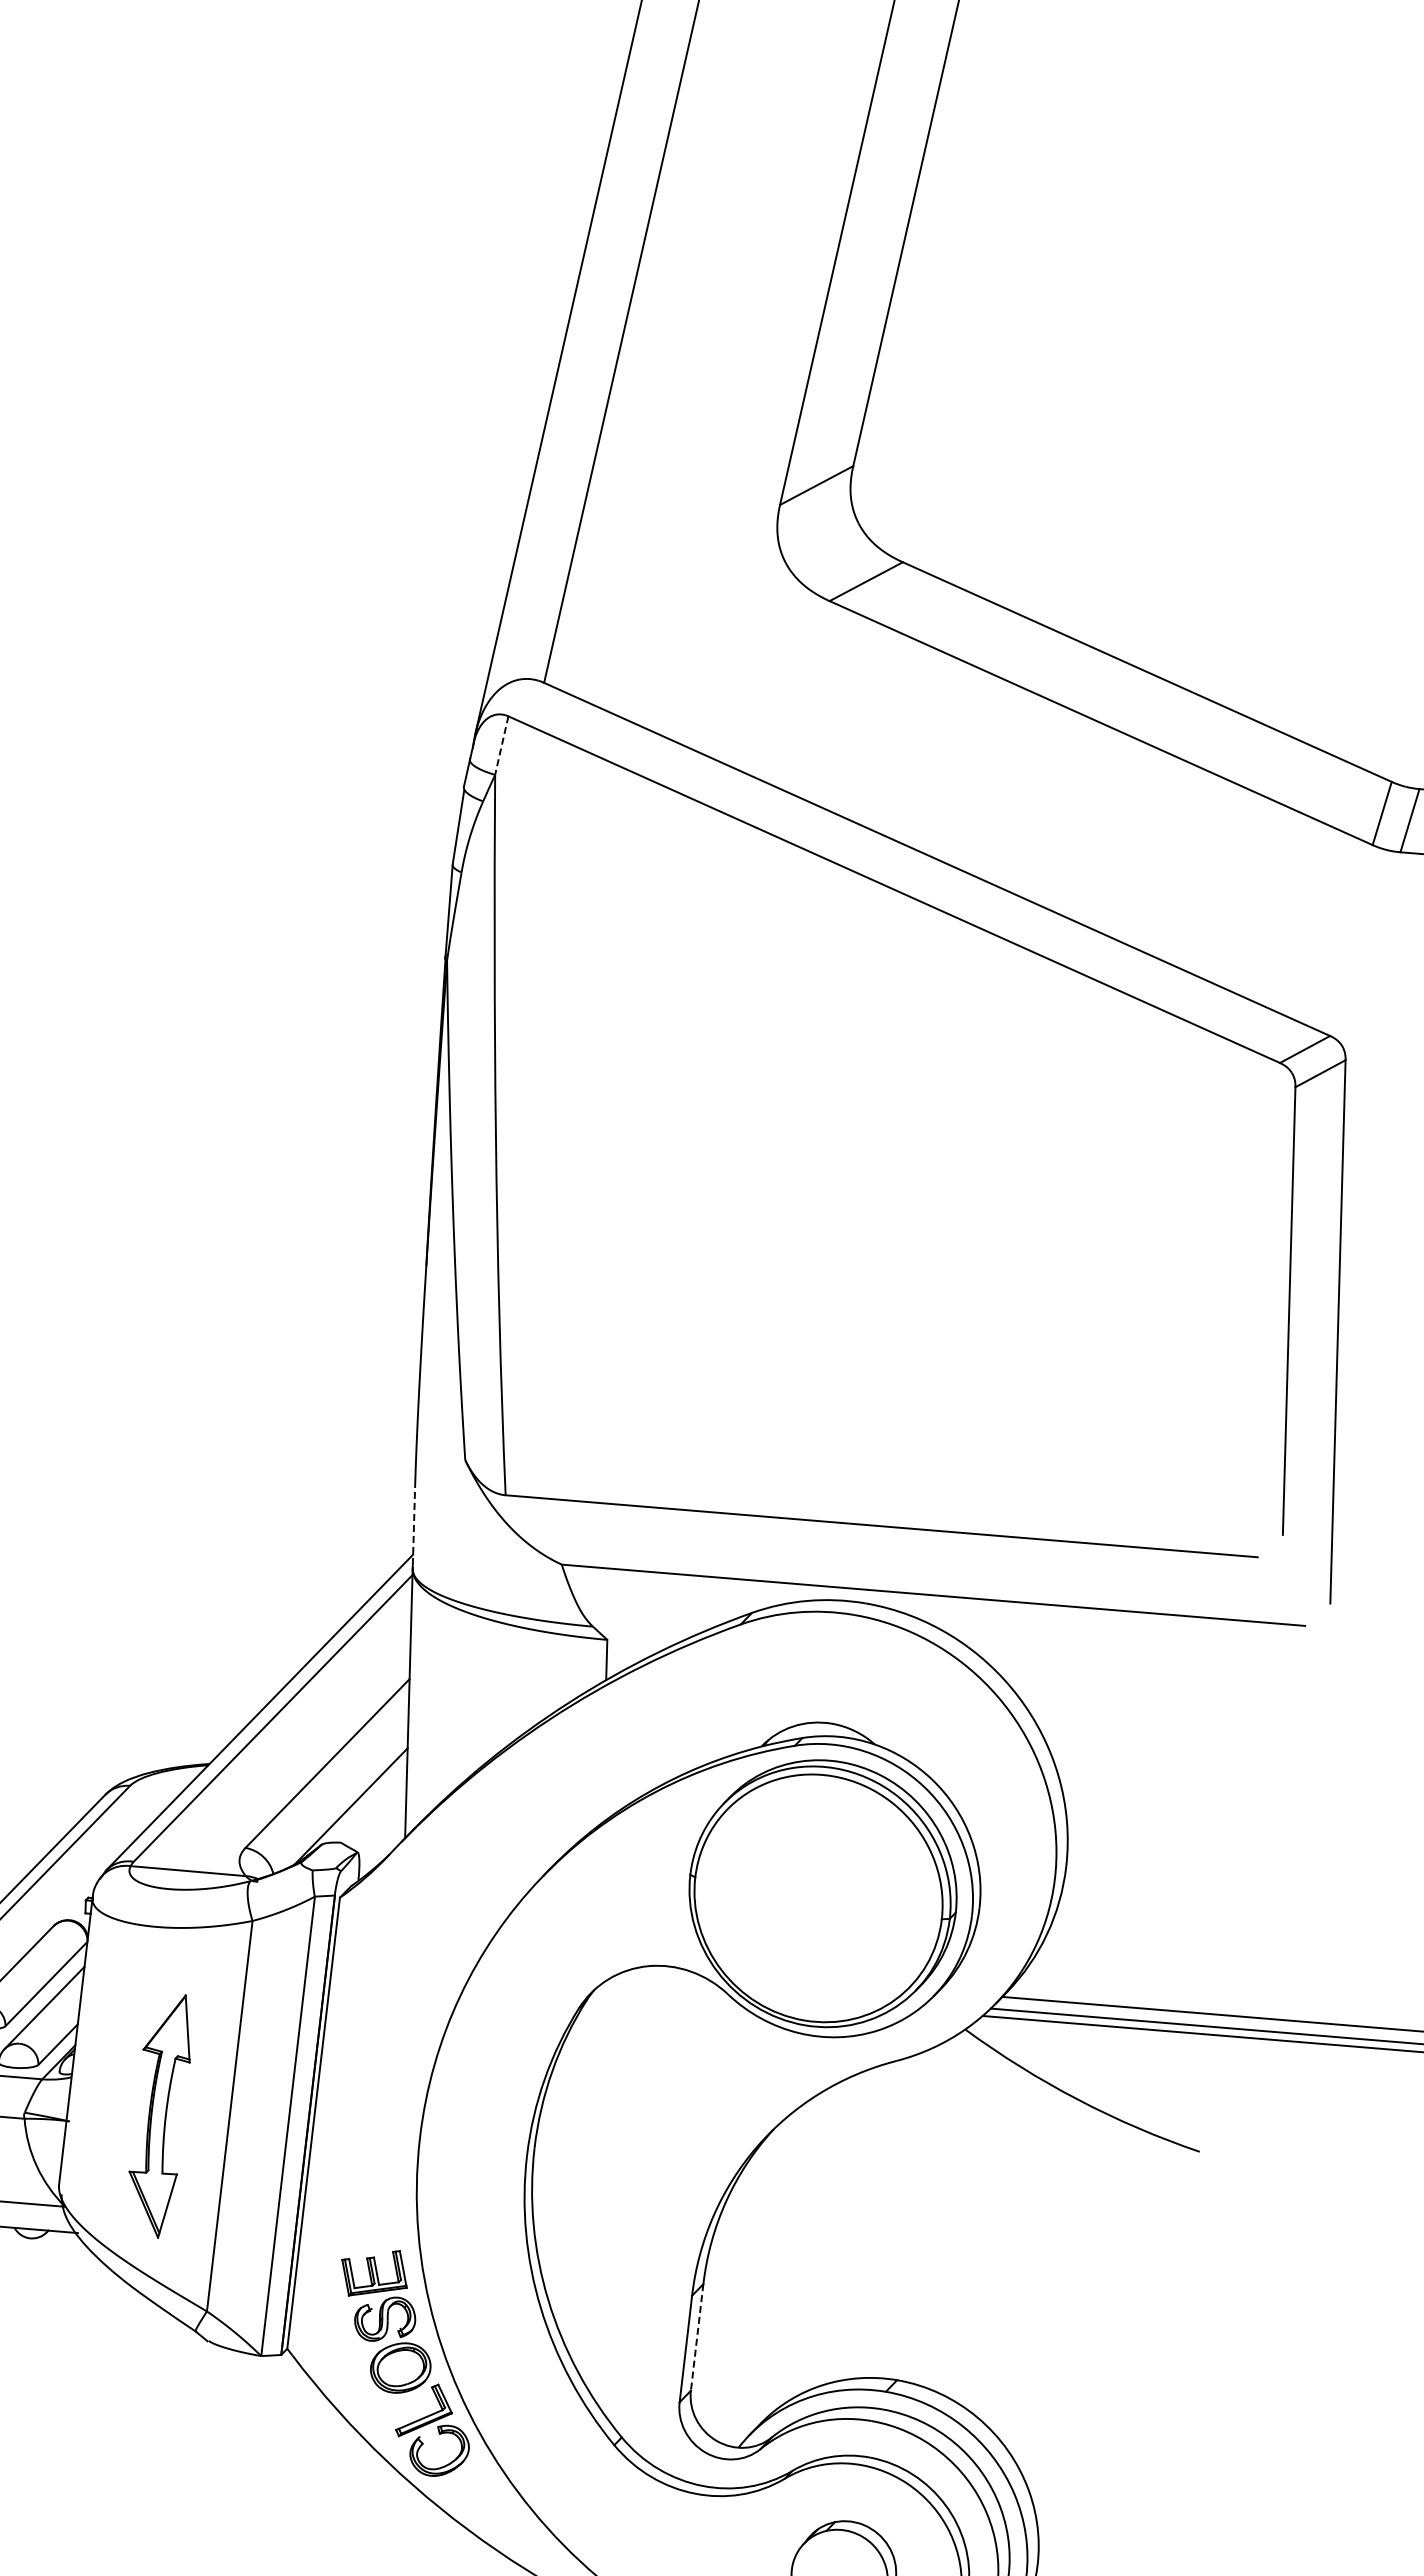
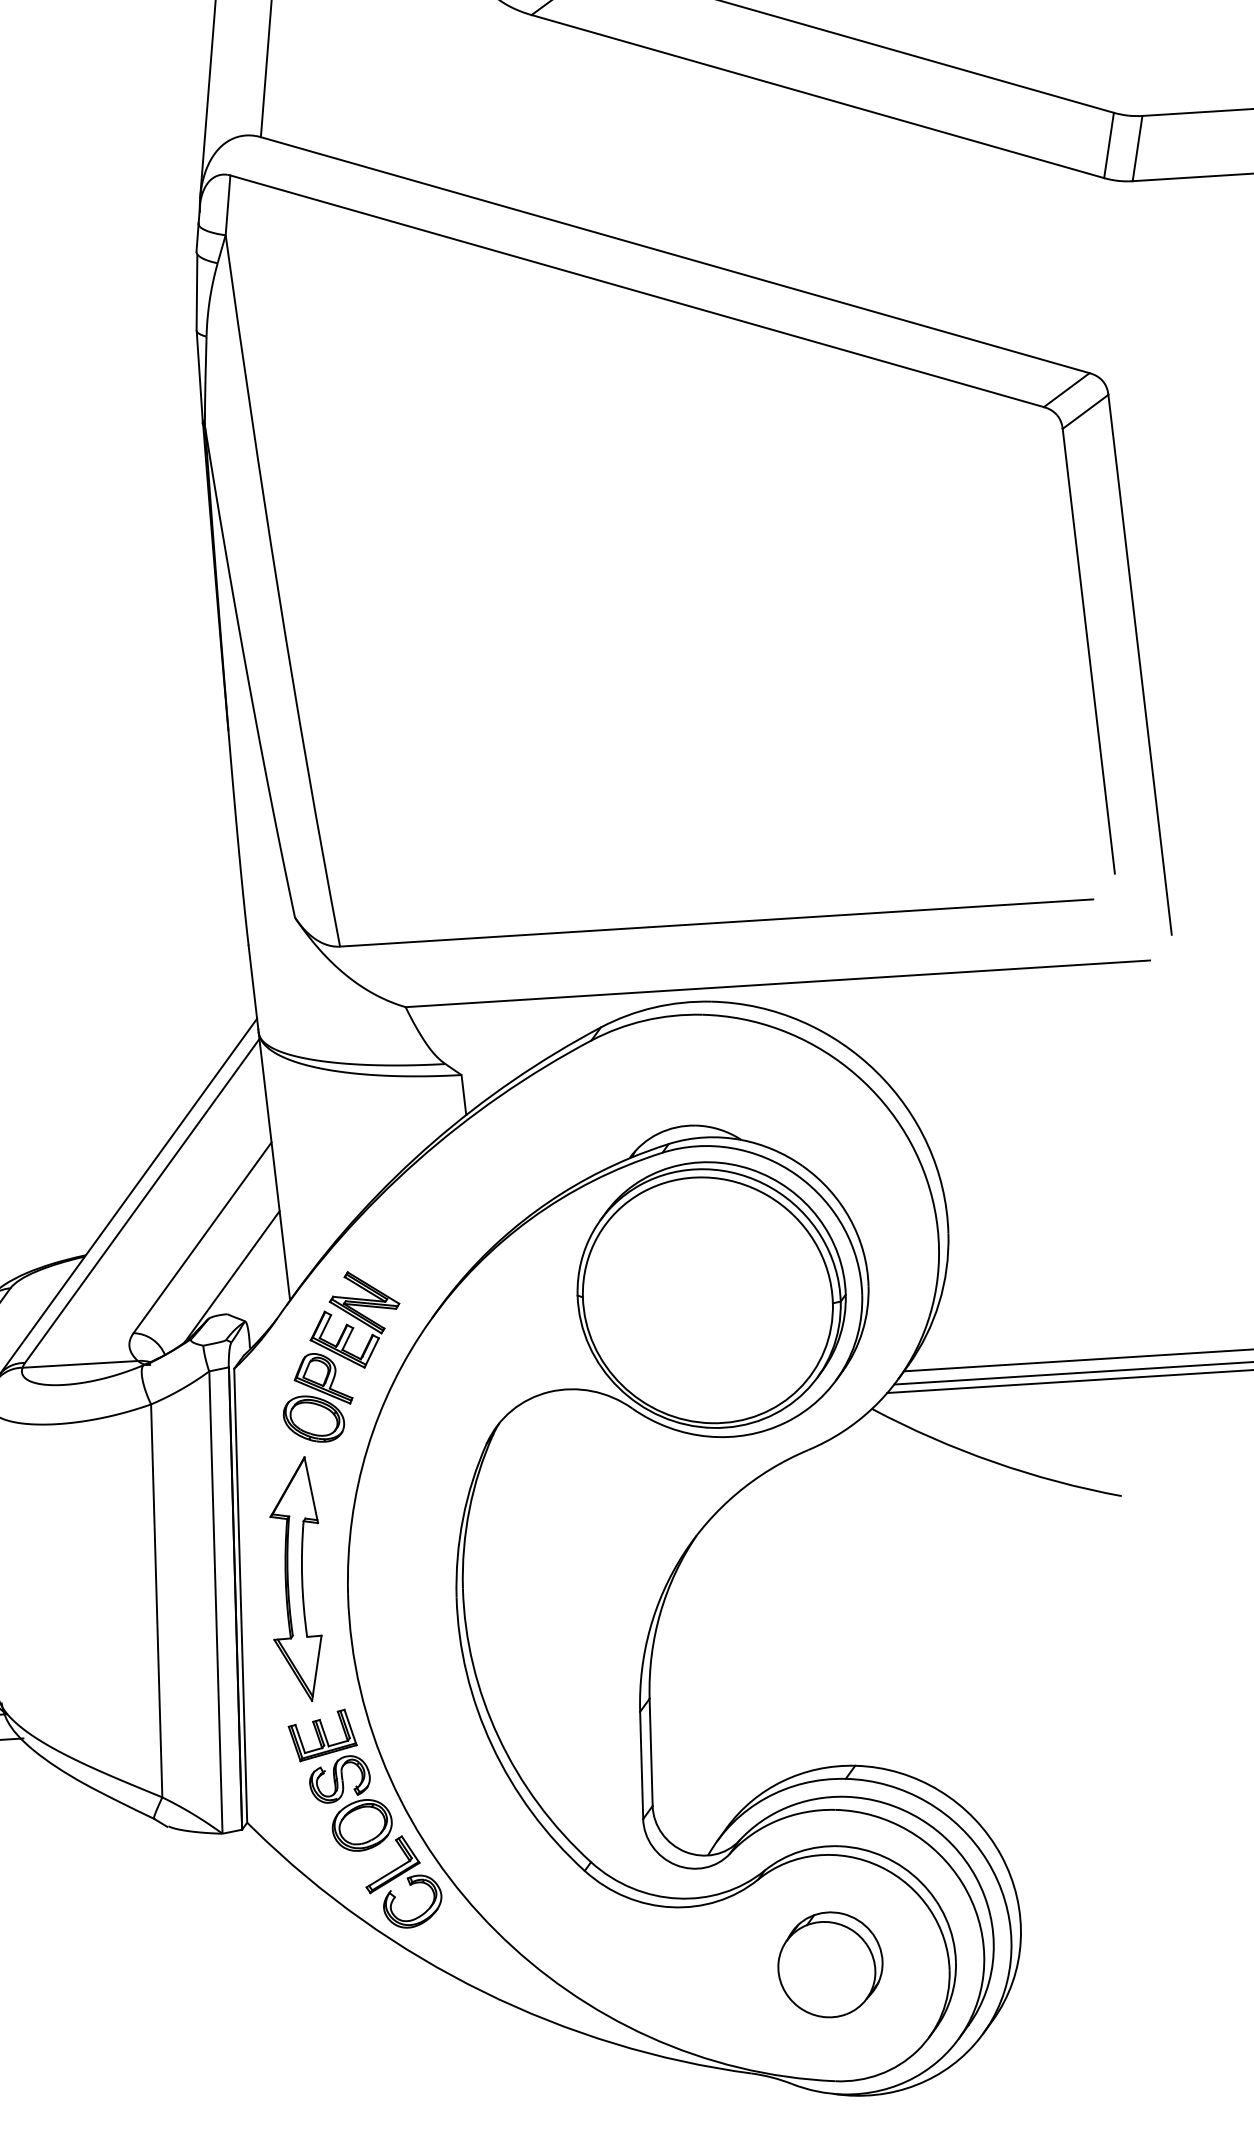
line: (501, 745) -> (227, 205), dashed -> solid
line: (414, 1523) -> (253, 987), dashed -> solid
part: (447, 1900) -> (341, 1356), added
part: (159, 2116) -> (296, 1580), moved
line: (697, 2337) -> (651, 1752), dashed -> solid

